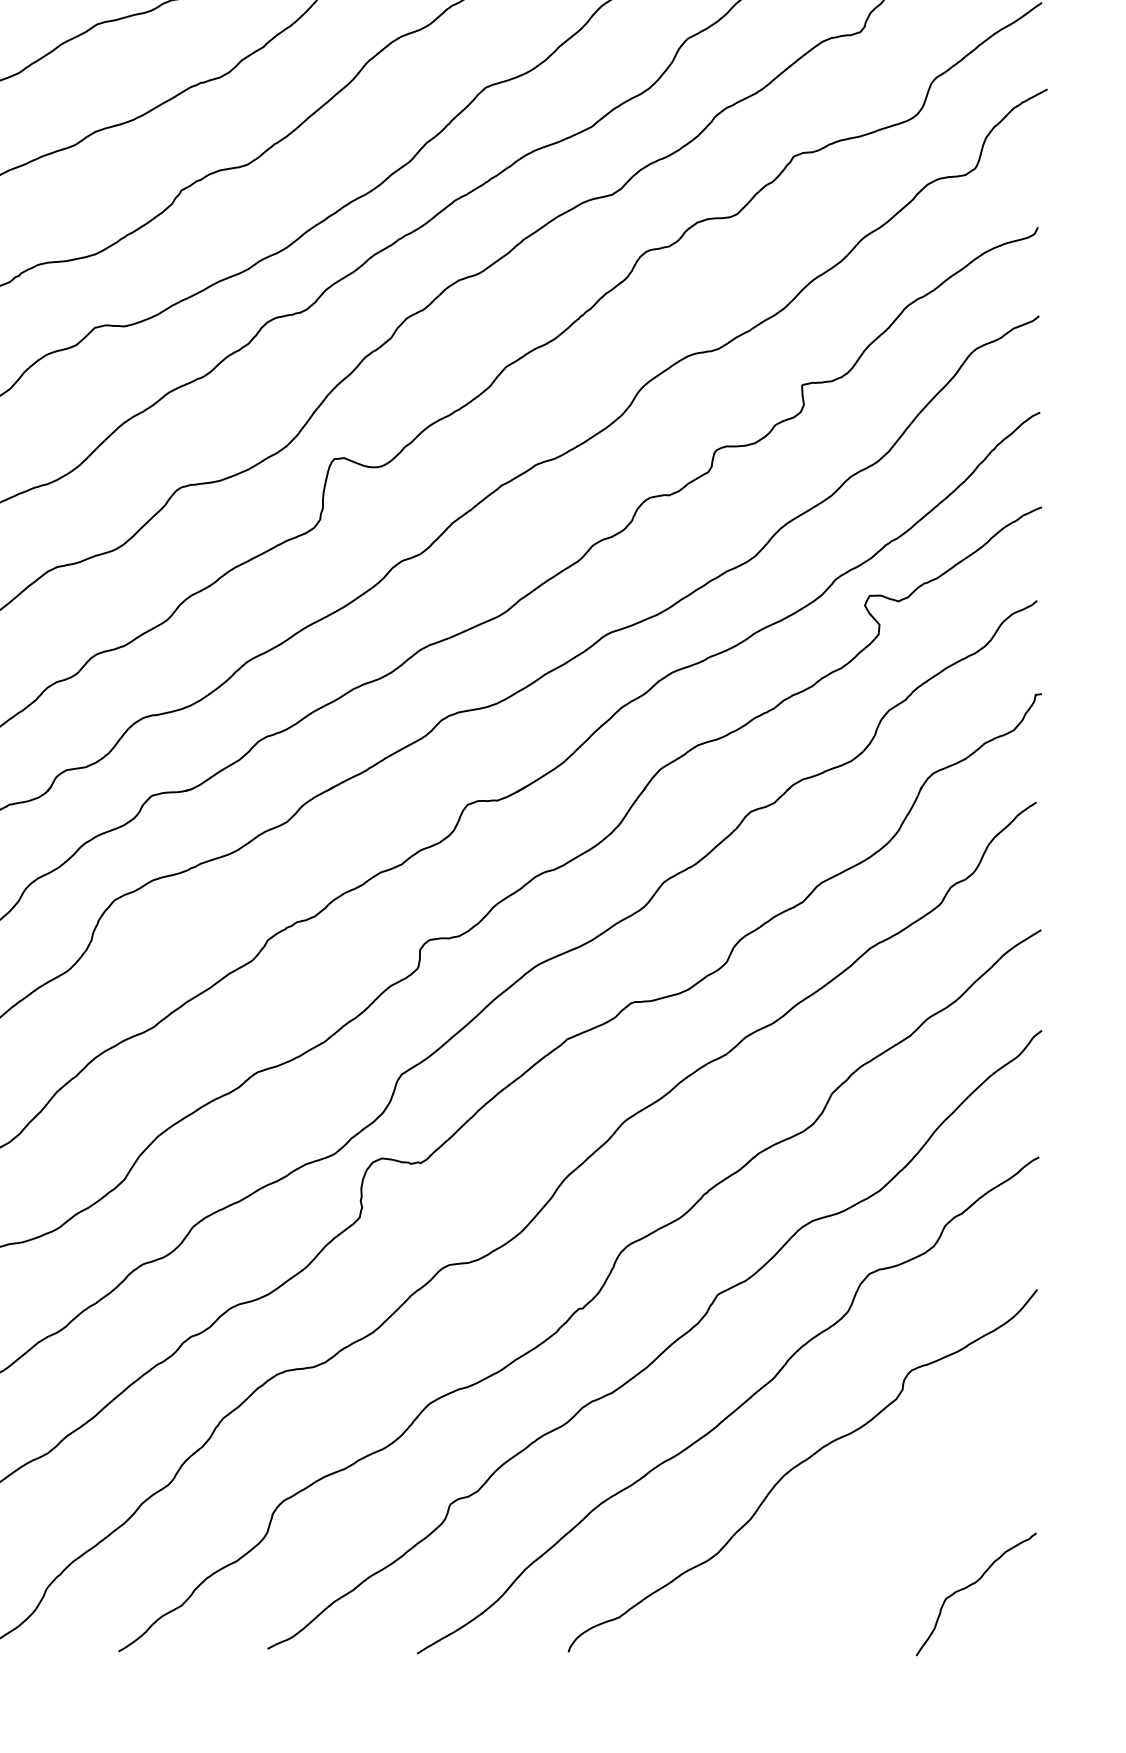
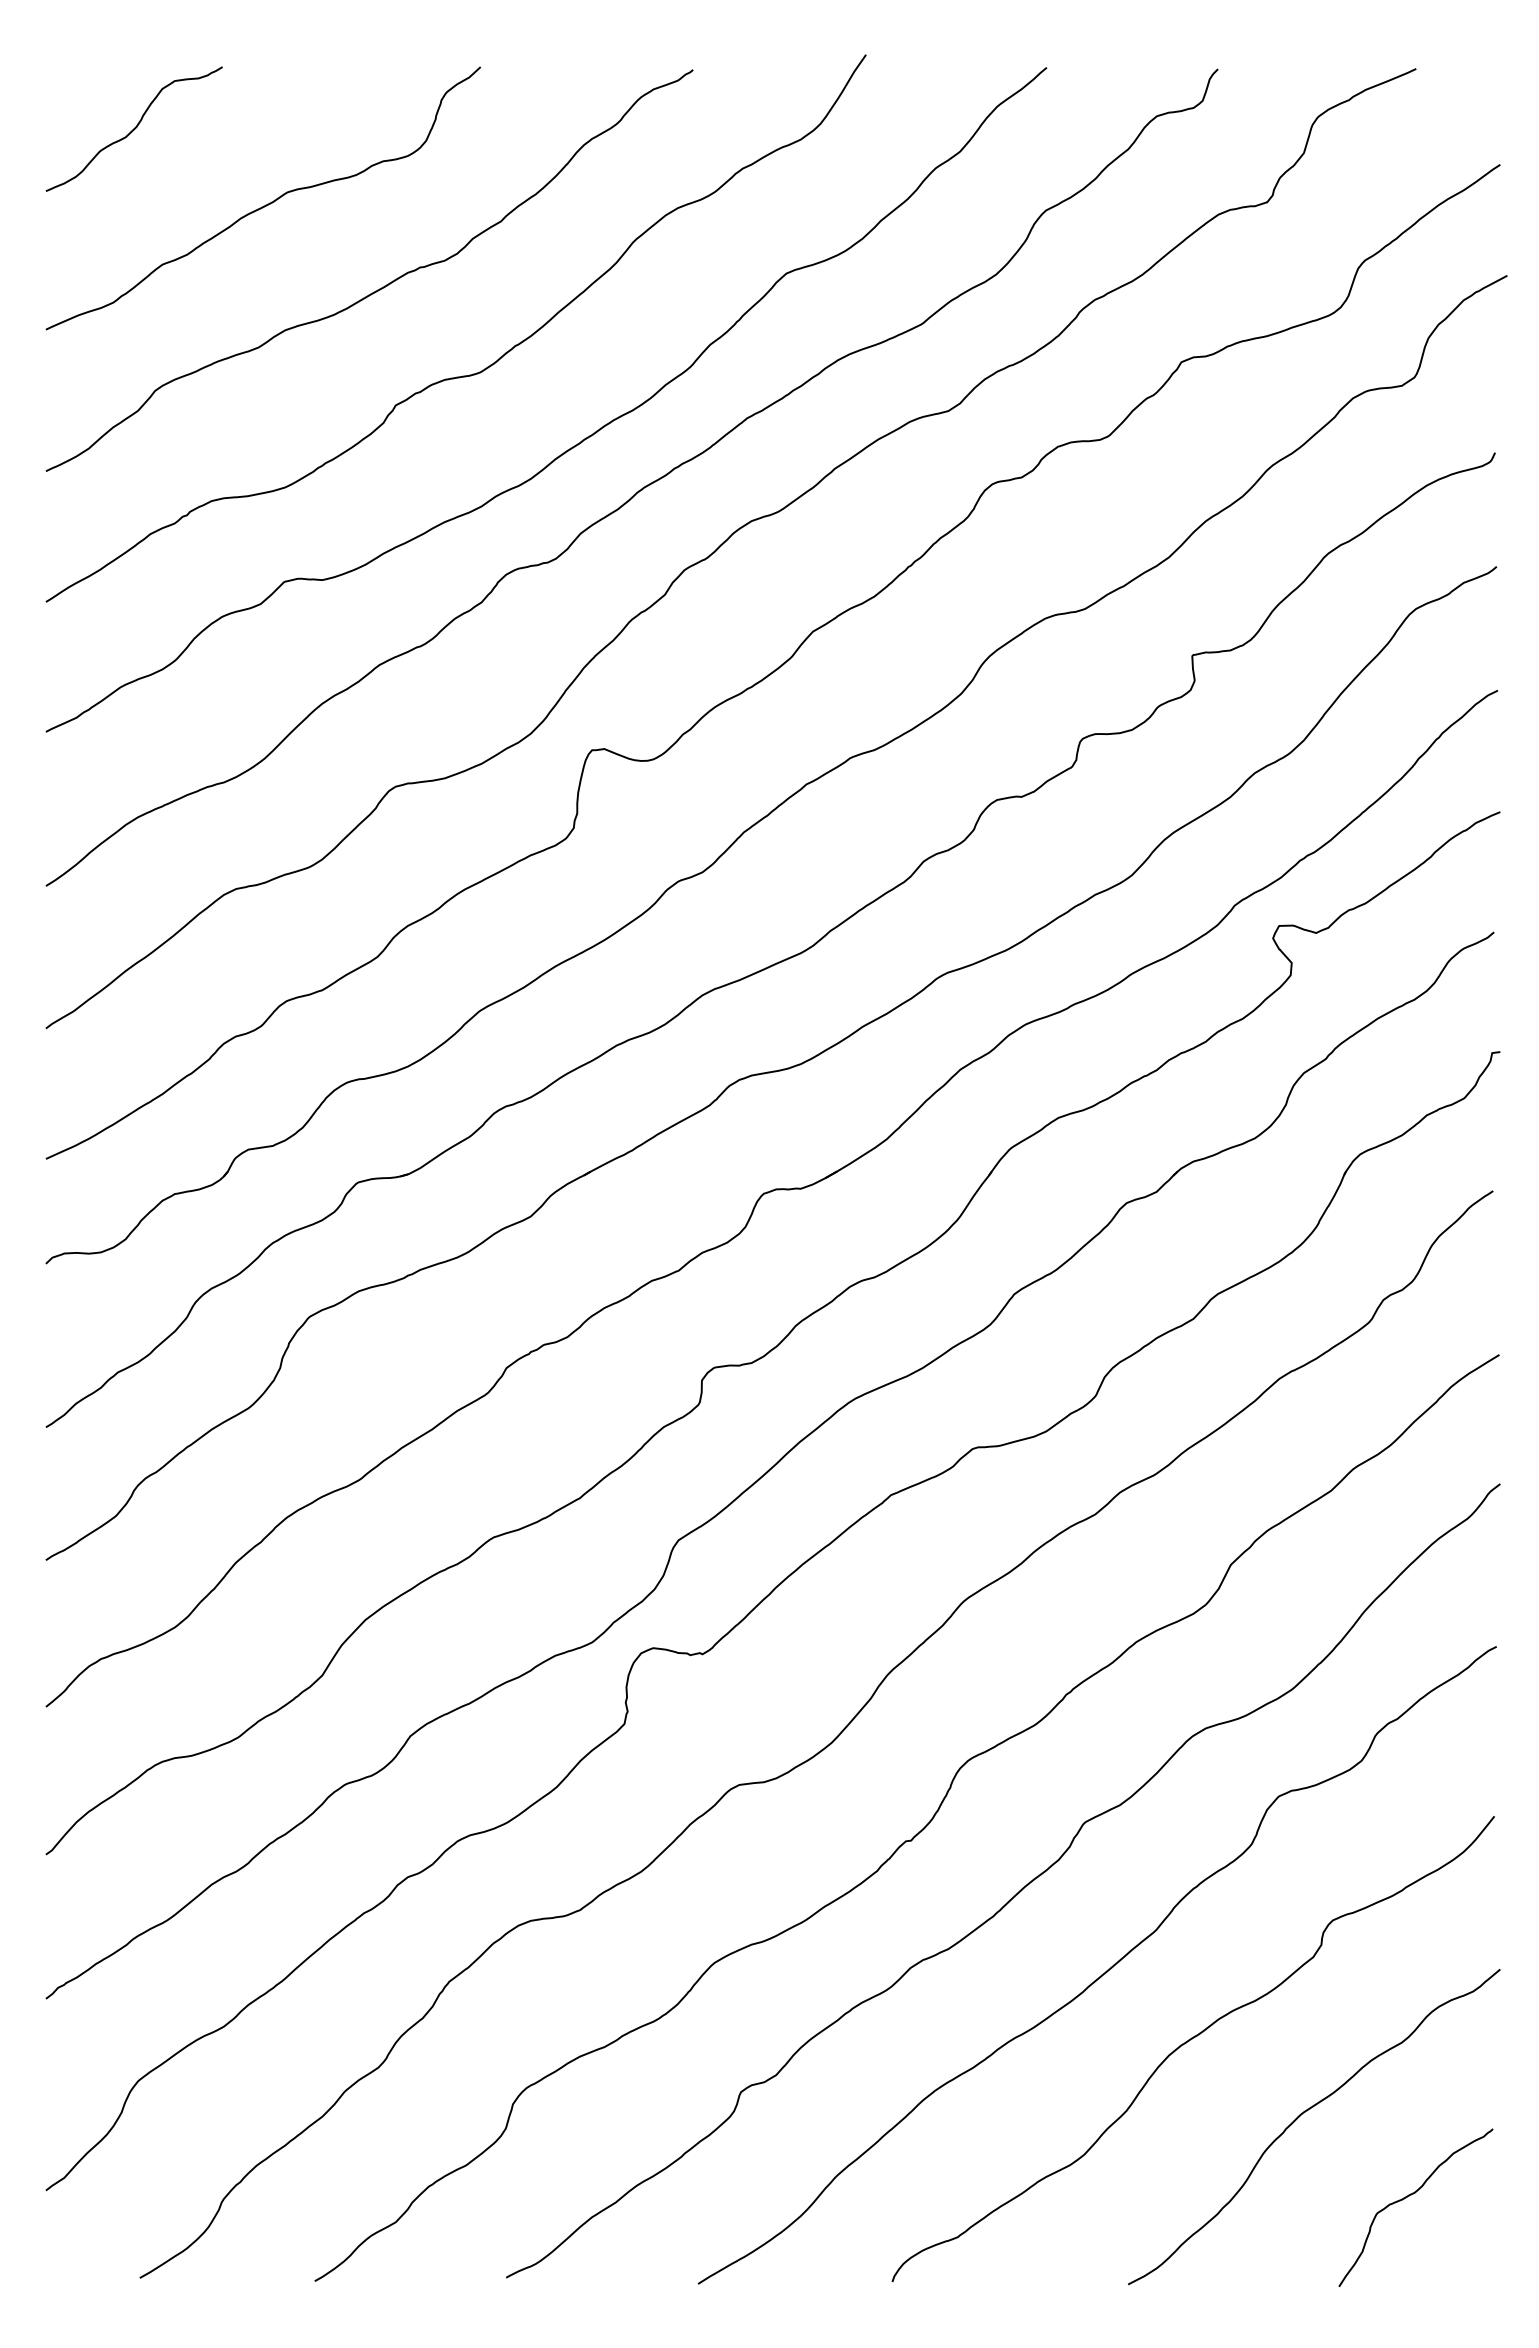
curve: (889, 1520) -> (1304, 2113), added

